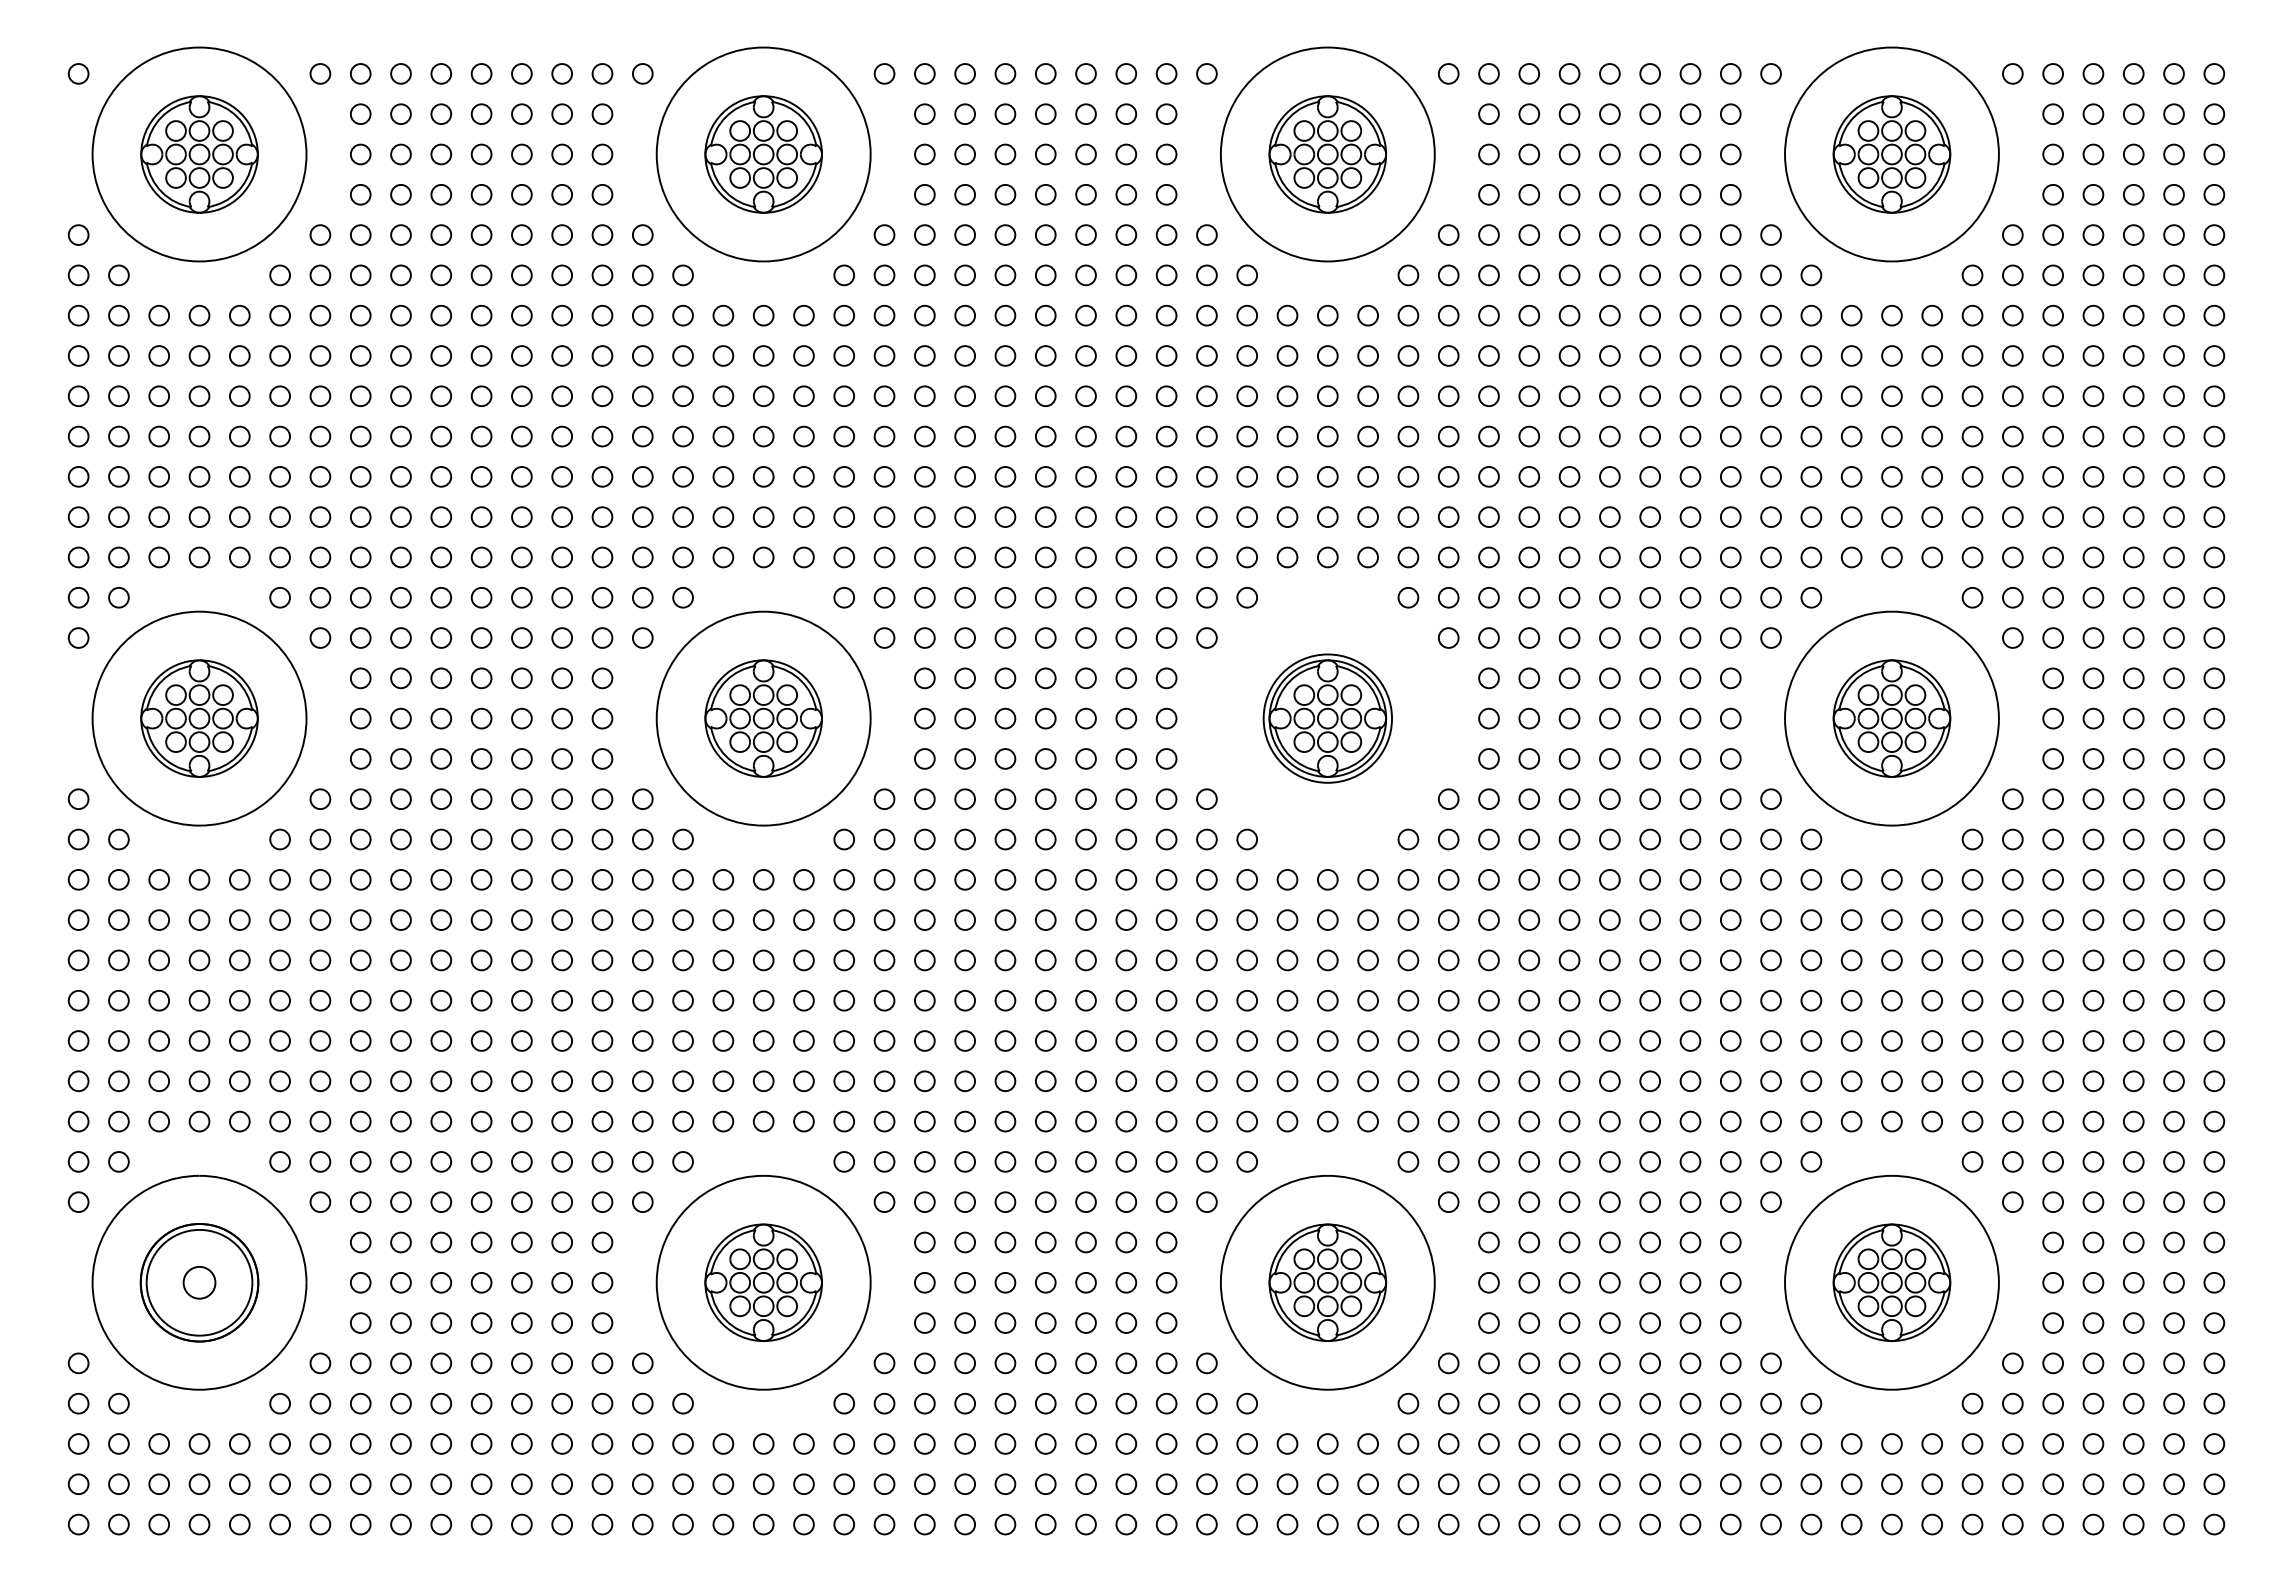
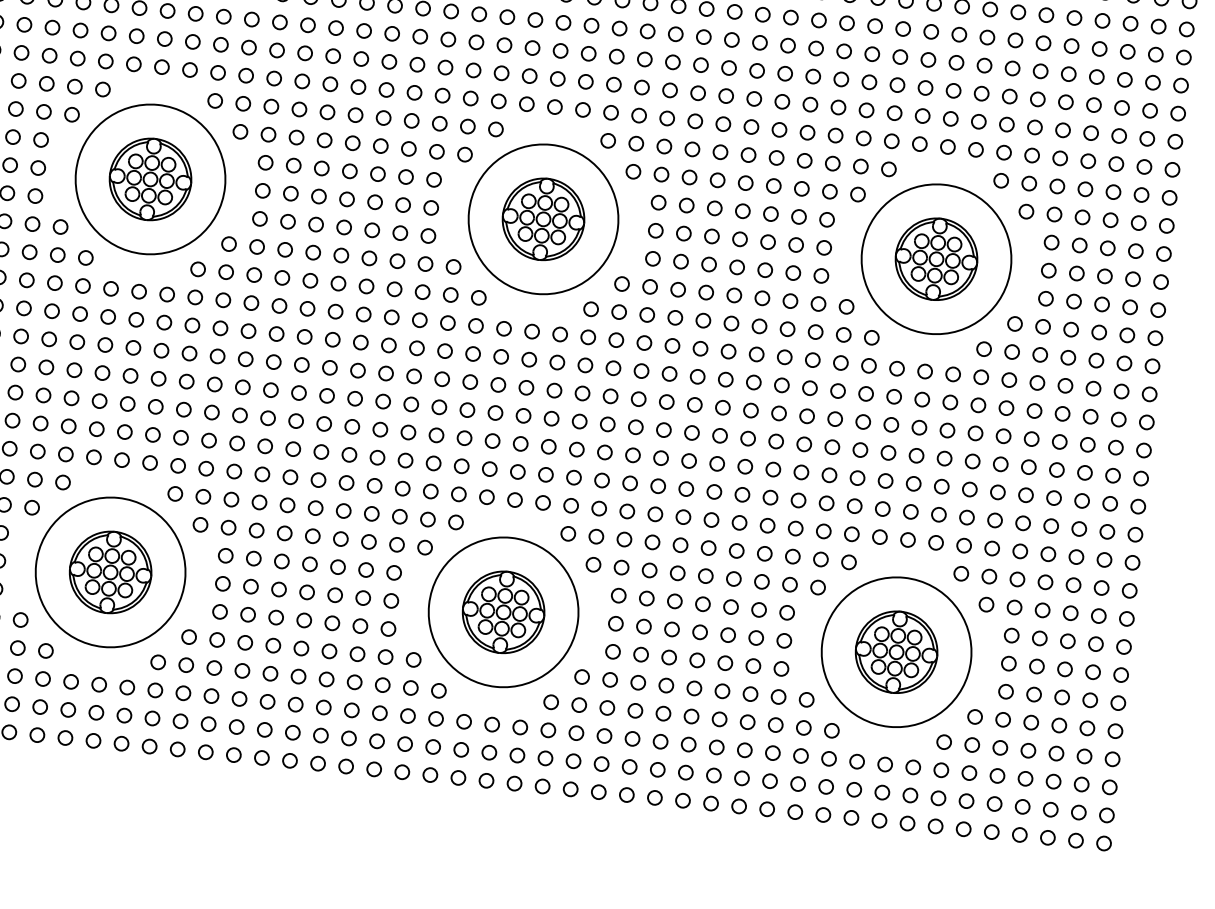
circle: (1327, 718) -> (543, 219), size x1.67

